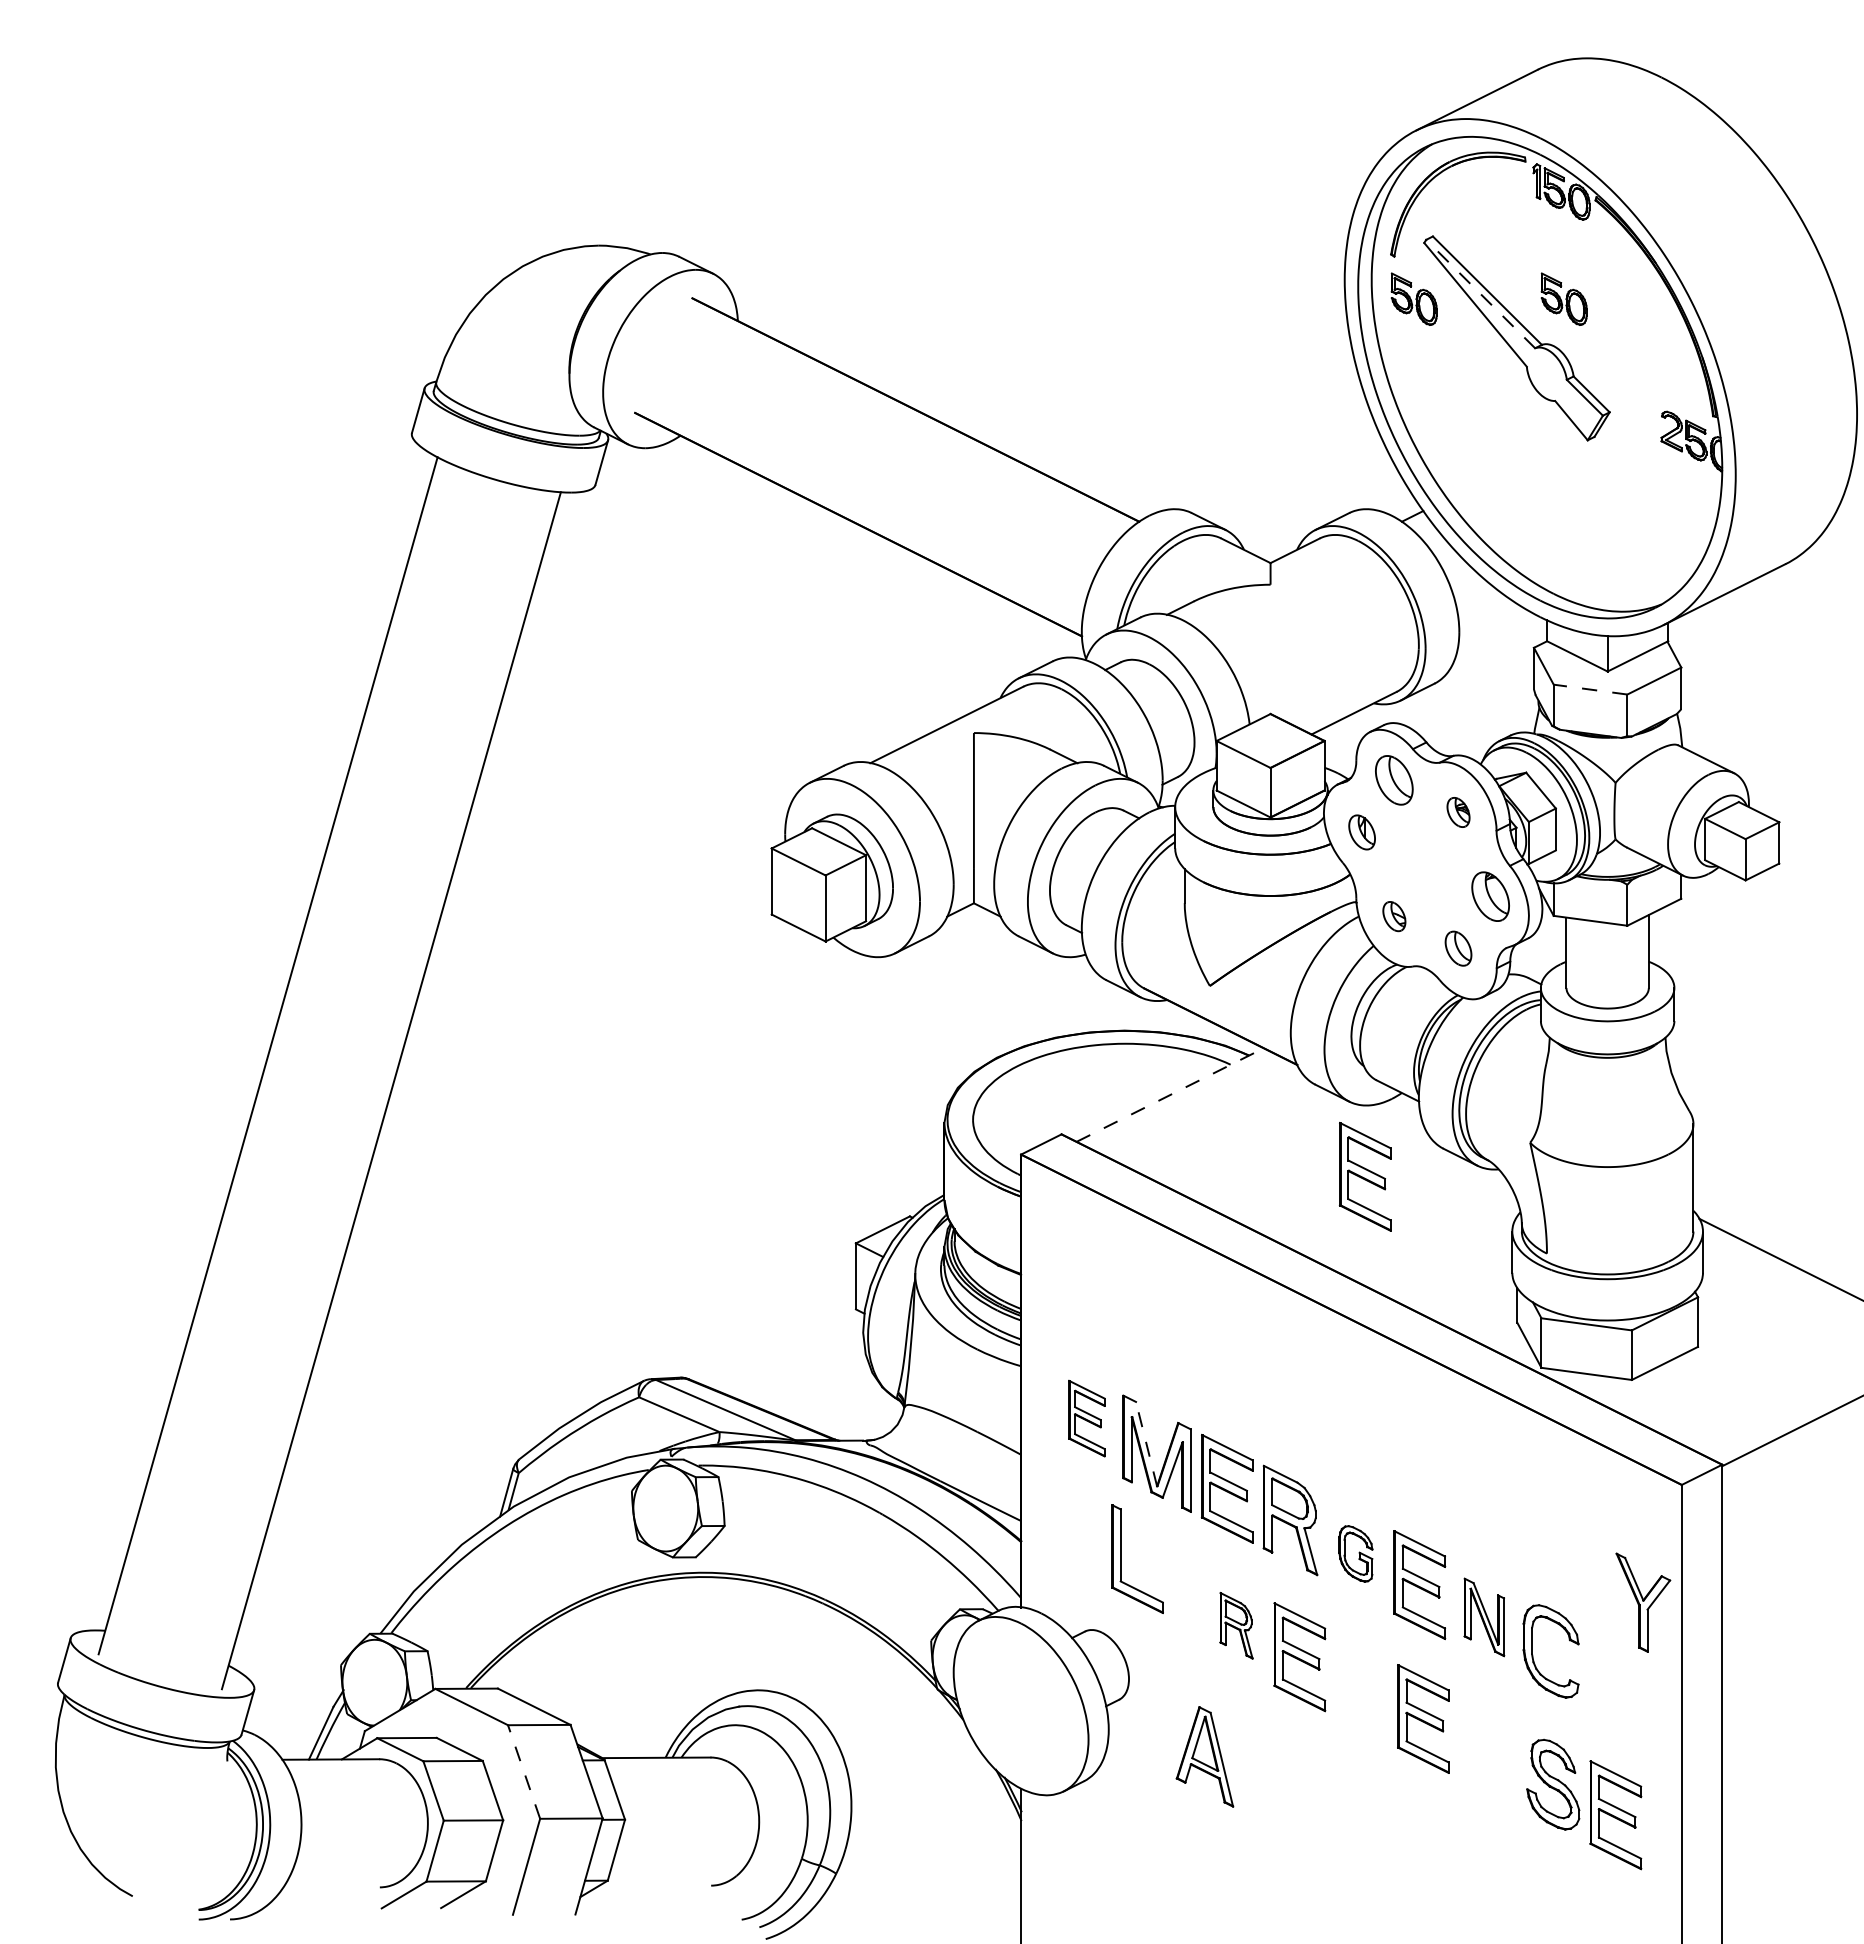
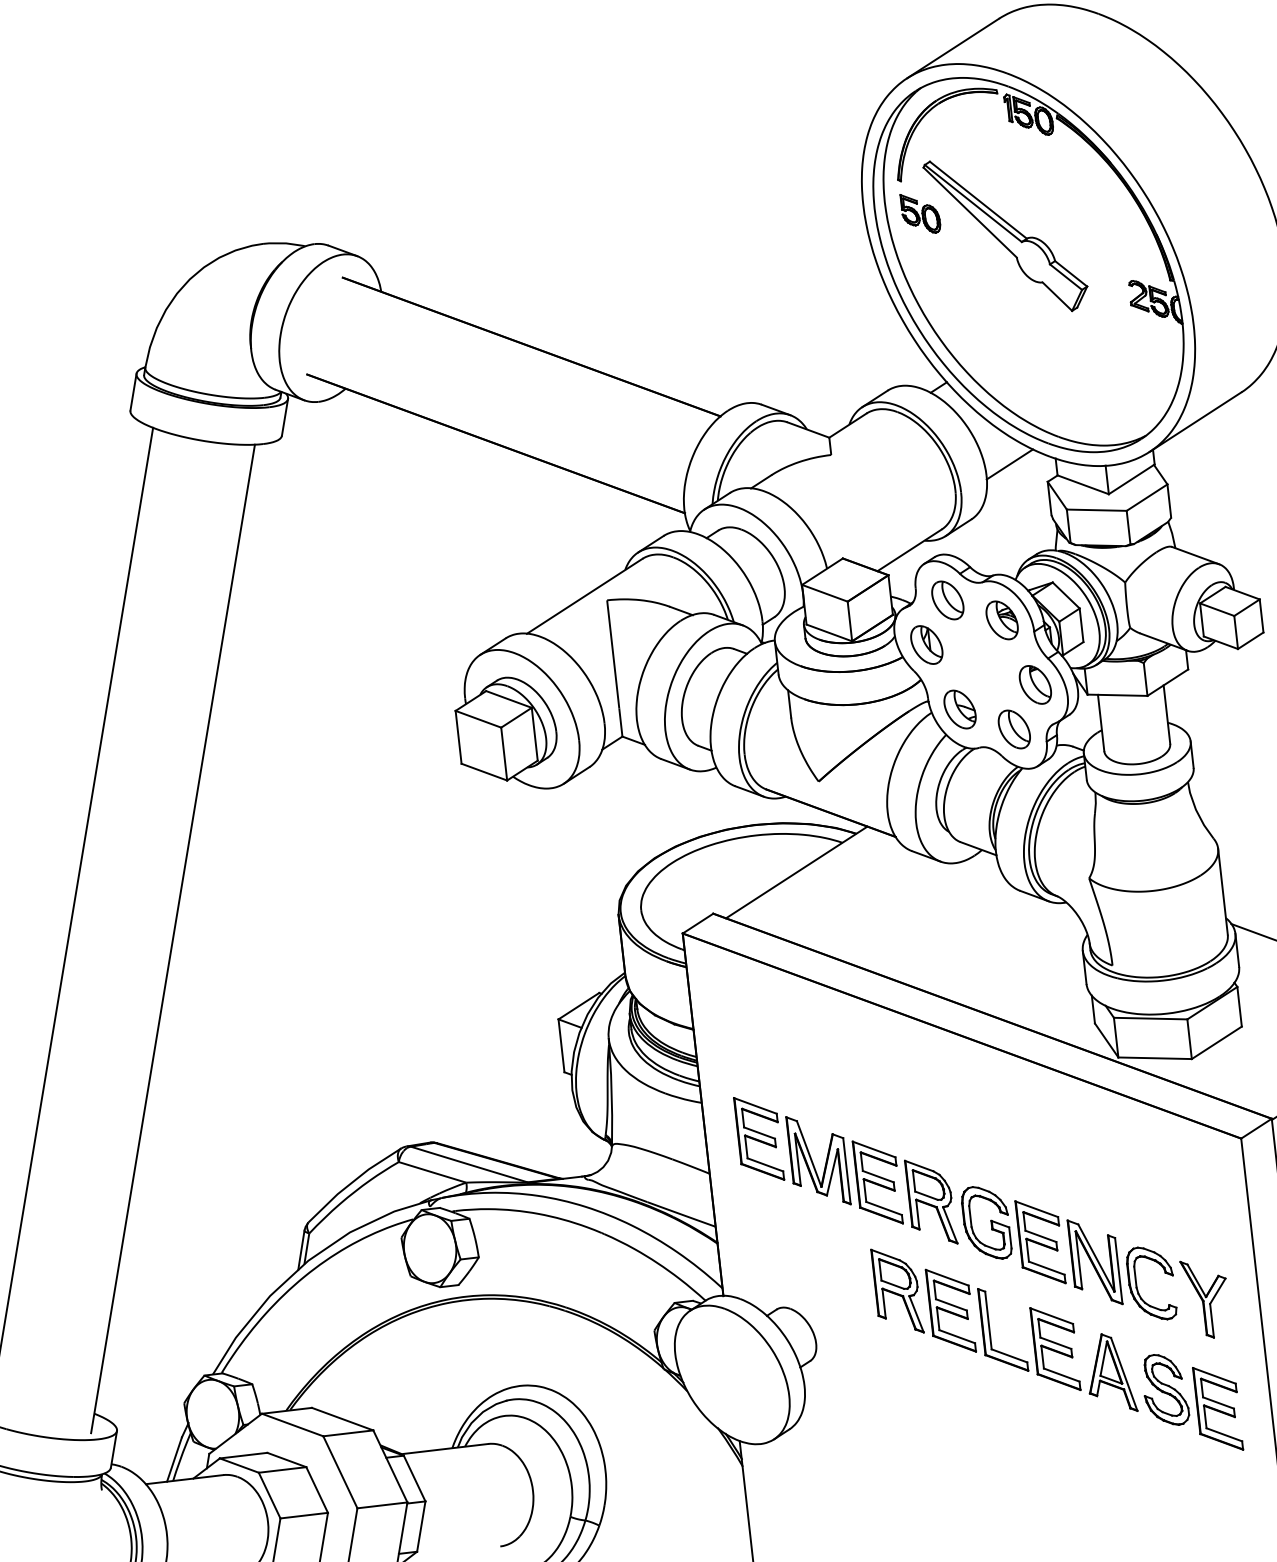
line: (1480, 294) -> (973, 203), dashed -> solid
part: (1563, 298) -> (1040, 199), removed
line: (1489, 620) -> (1009, 463), added
line: (1590, 689) -> (1096, 510), dashed -> solid
part: (1458, 812) -> (1002, 620), size x1.67
part: (1361, 832) -> (926, 645), size x1.43
part: (1394, 916) -> (960, 709), size x1.67
part: (1458, 948) -> (1014, 729), size x1.43
line: (1170, 1095) -> (797, 872), dashed -> solid
part: (1364, 1176) -> (959, 920), removed
part: (1086, 1418) -> (758, 1138), size x1.43
line: (1146, 1443) -> (809, 1153), dashed -> solid
part: (1355, 1553) -> (986, 1222), size x1.67
part: (1121, 1558) -> (990, 1330), moved
part: (1643, 1602) -> (1206, 1298), moved
part: (1484, 1617) -> (1095, 1262), size x1.43
part: (1236, 1625) -> (897, 1291), size x1.67
part: (1204, 1756) -> (1110, 1373), moved
line: (523, 1771) -> (339, 1471), dashed -> solid

